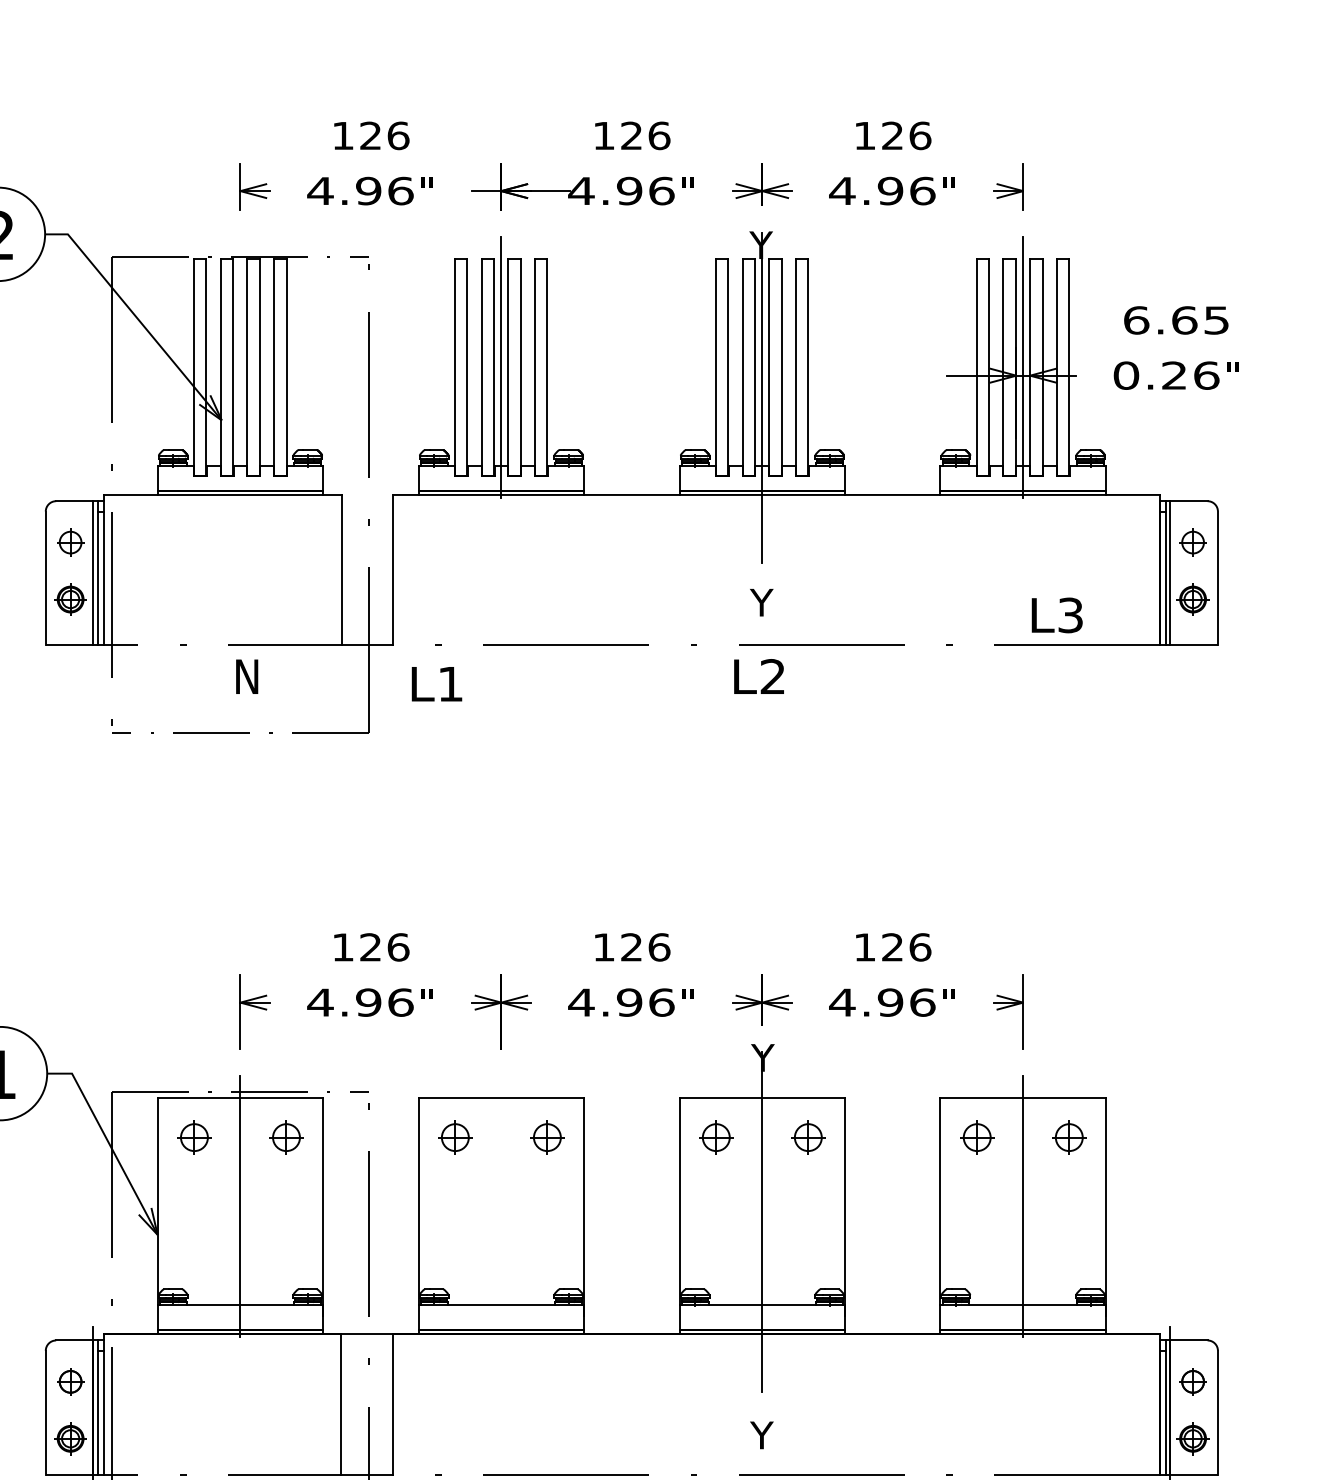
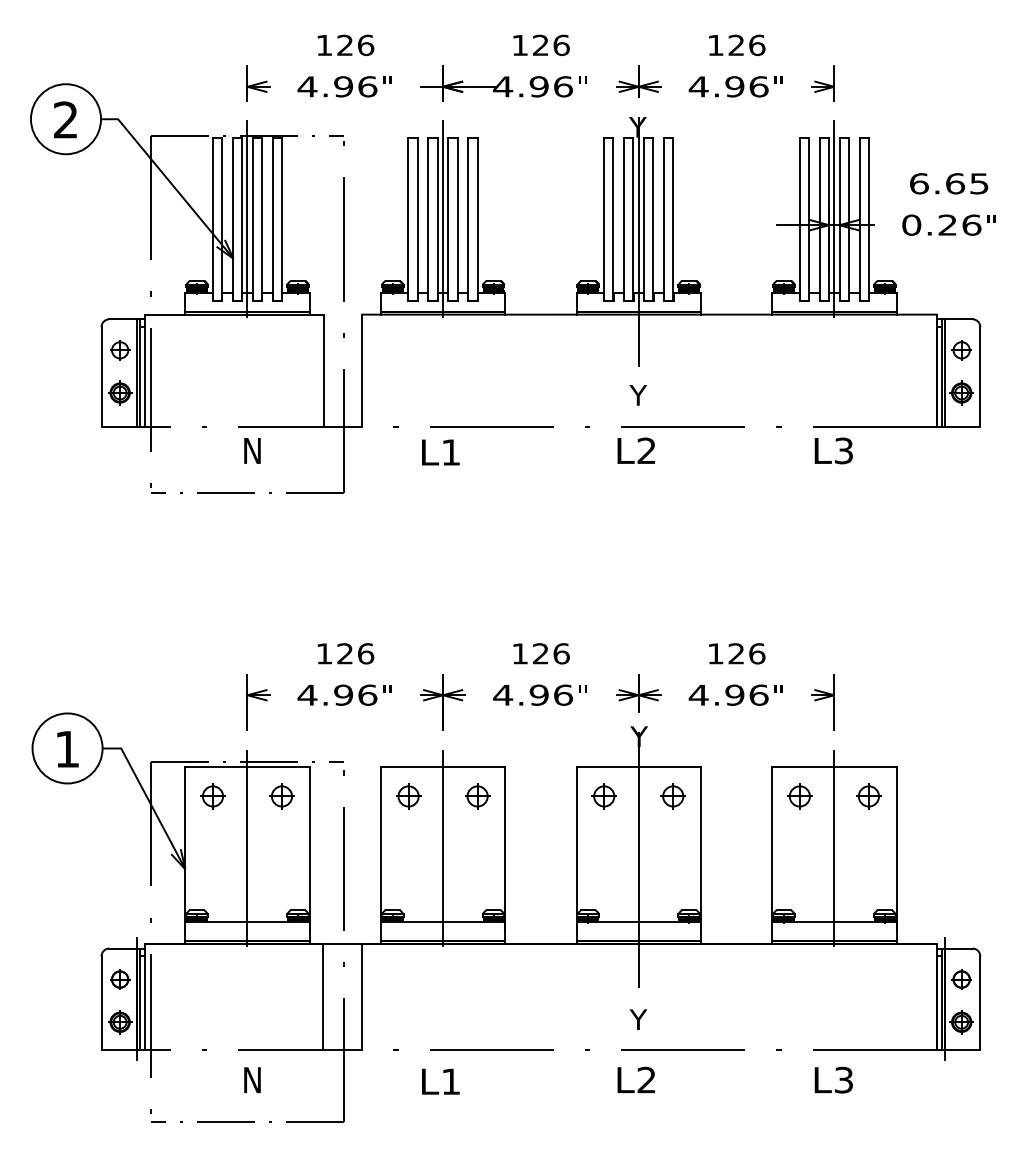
line: (240, 366) -> (247, 218), added
text: (1056, 614) -> (833, 450), moved
text: (436, 684) -> (440, 452), moved
line: (501, 1207) -> (443, 848), added

